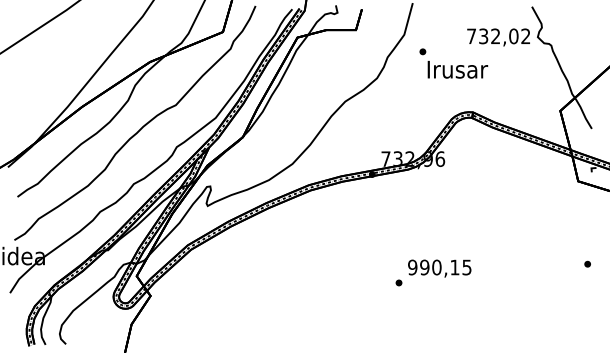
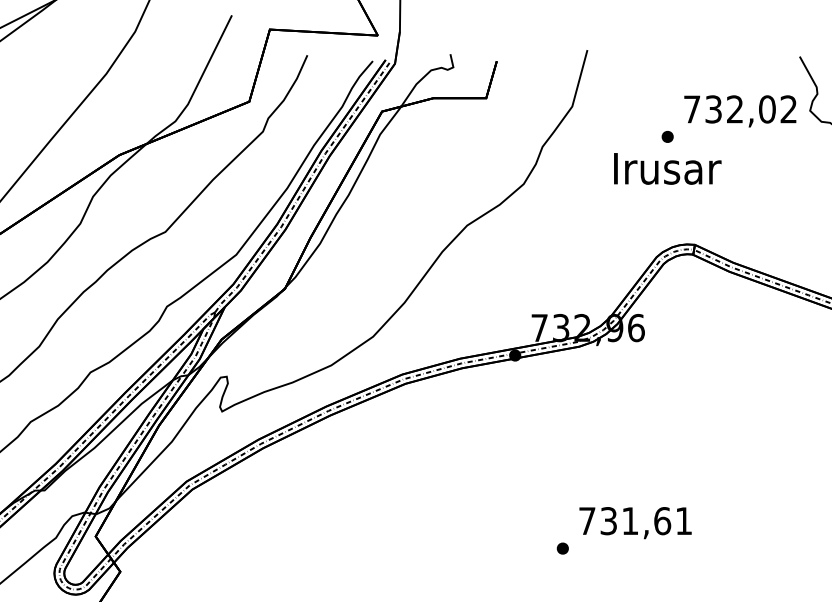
part: (422, 51) -> (667, 136), moved
text: (439, 267) -> (634, 521), 990,15 -> 731,61

